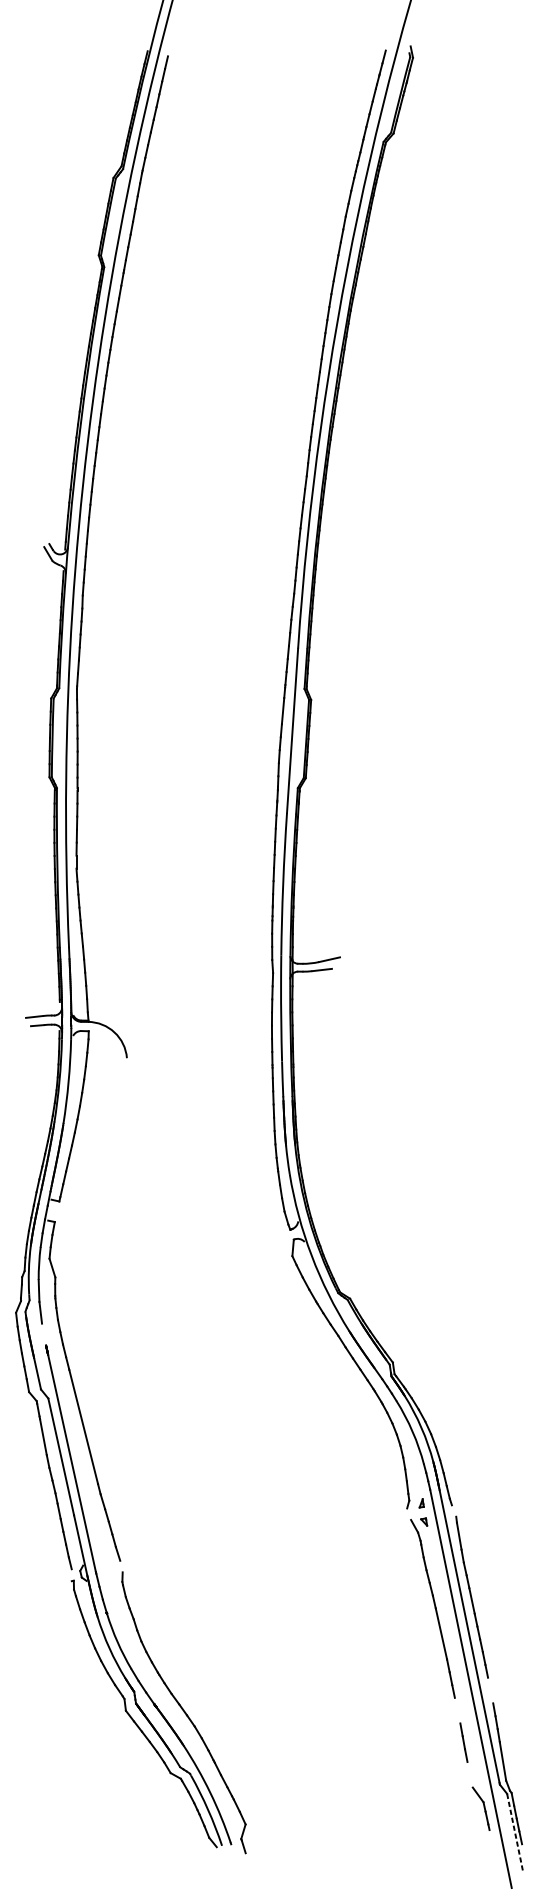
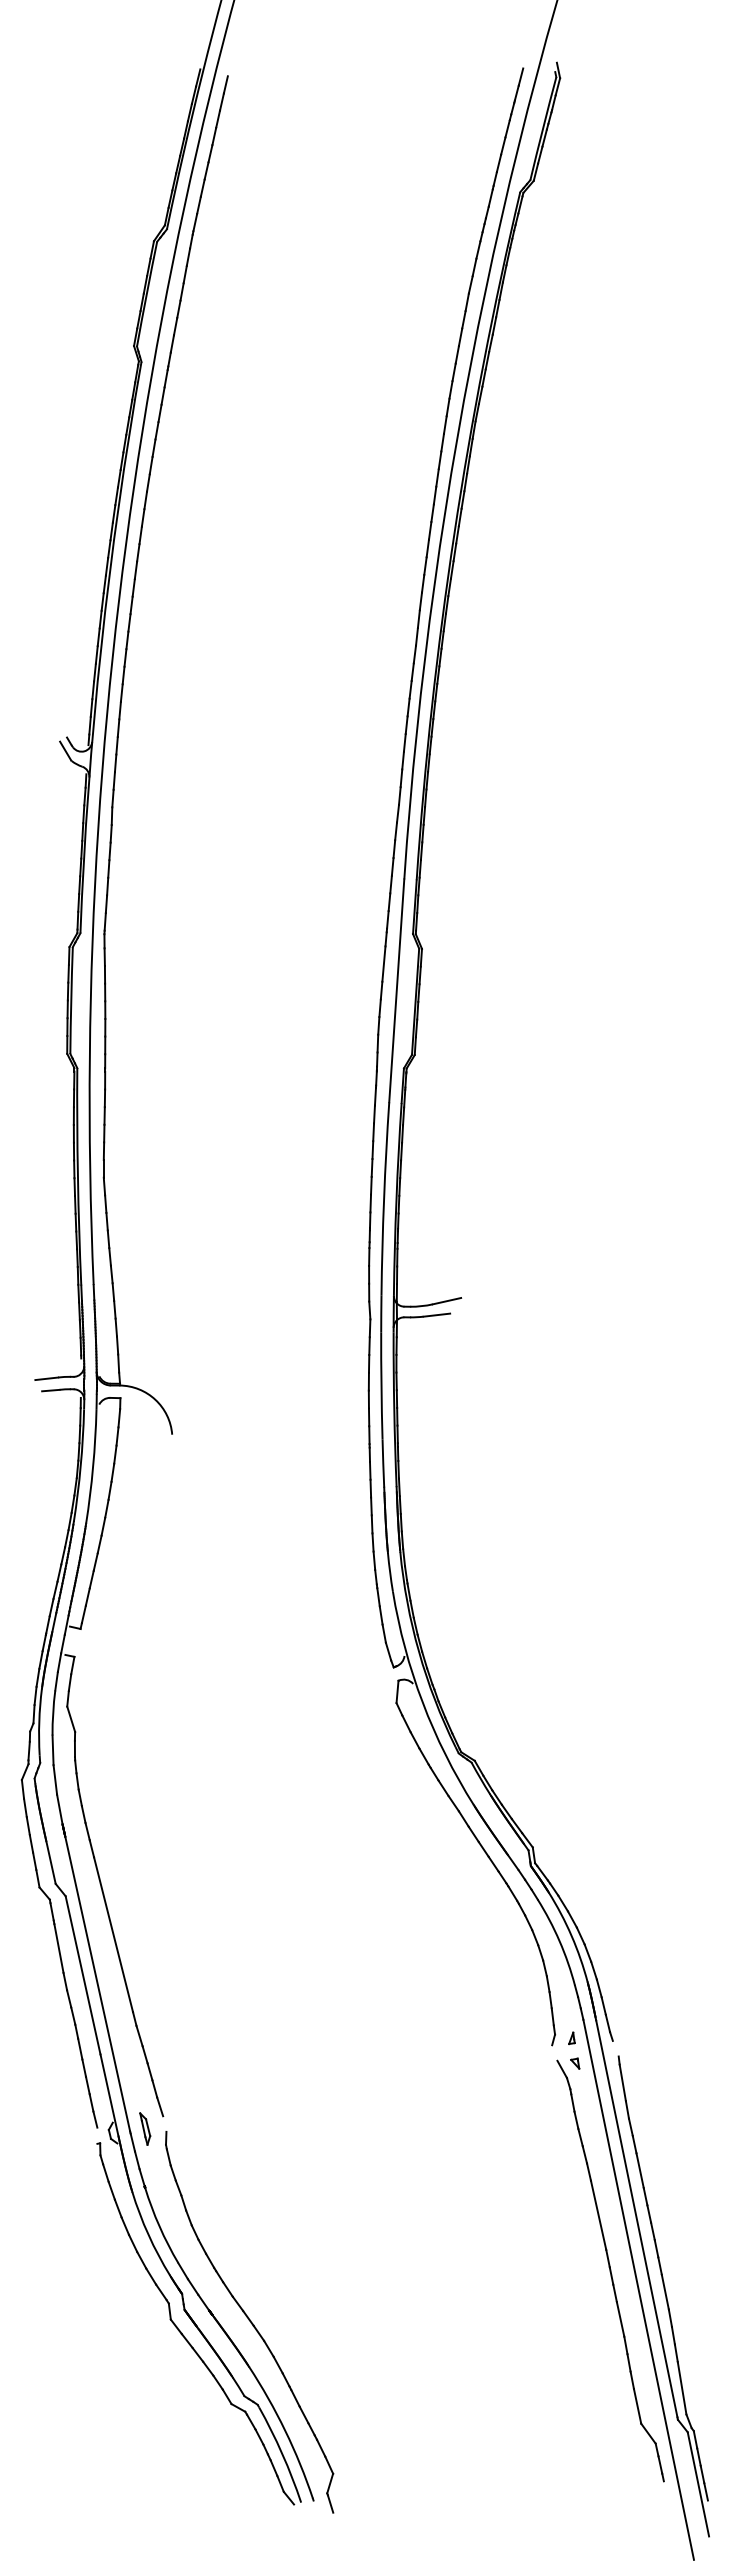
line: (43, 1334) -> (59, 1809), added
part: (107, 1569) -> (145, 2128), added
line: (490, 1690) -> (664, 2291), added
line: (457, 1710) -> (620, 2319), added
line: (470, 1774) -> (637, 2406), added
line: (515, 1832) -> (698, 2484), dashed -> solid

